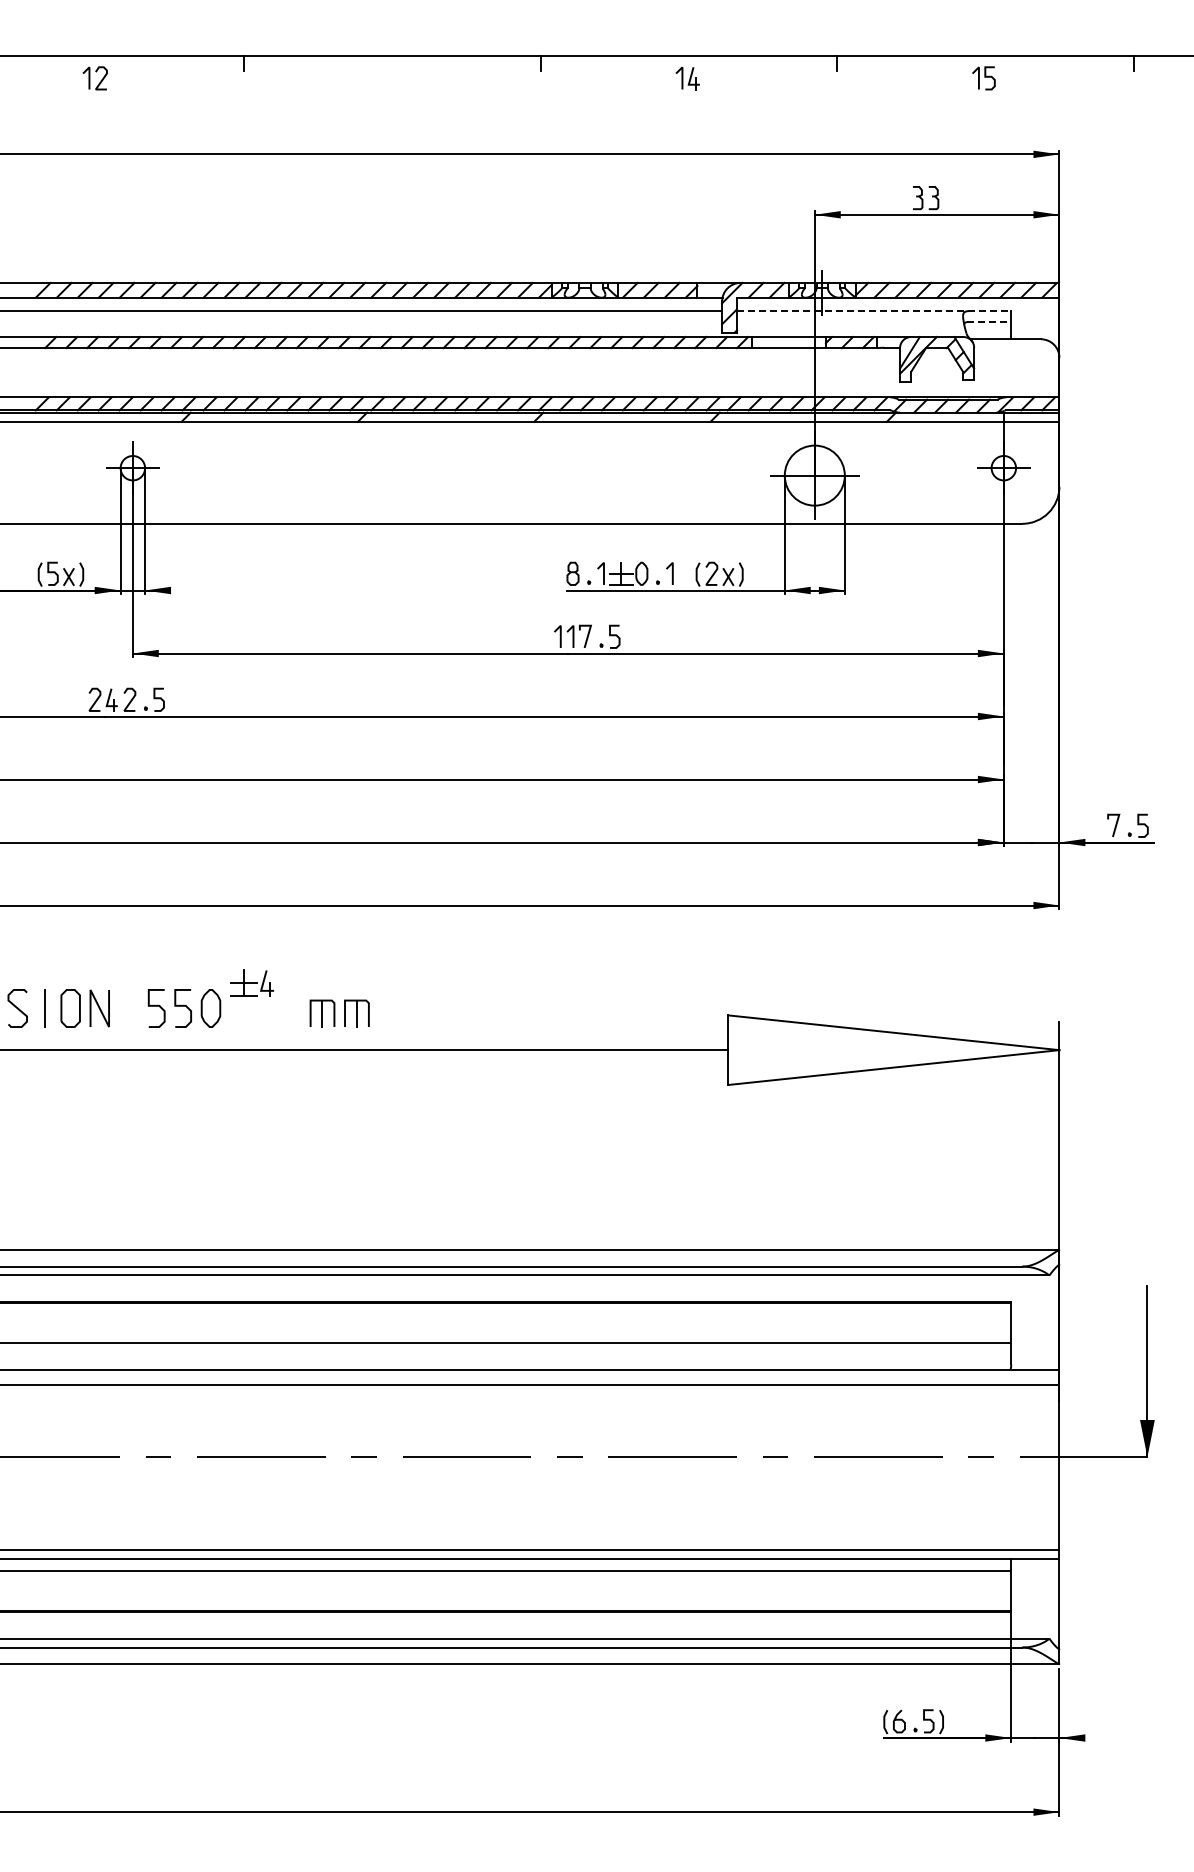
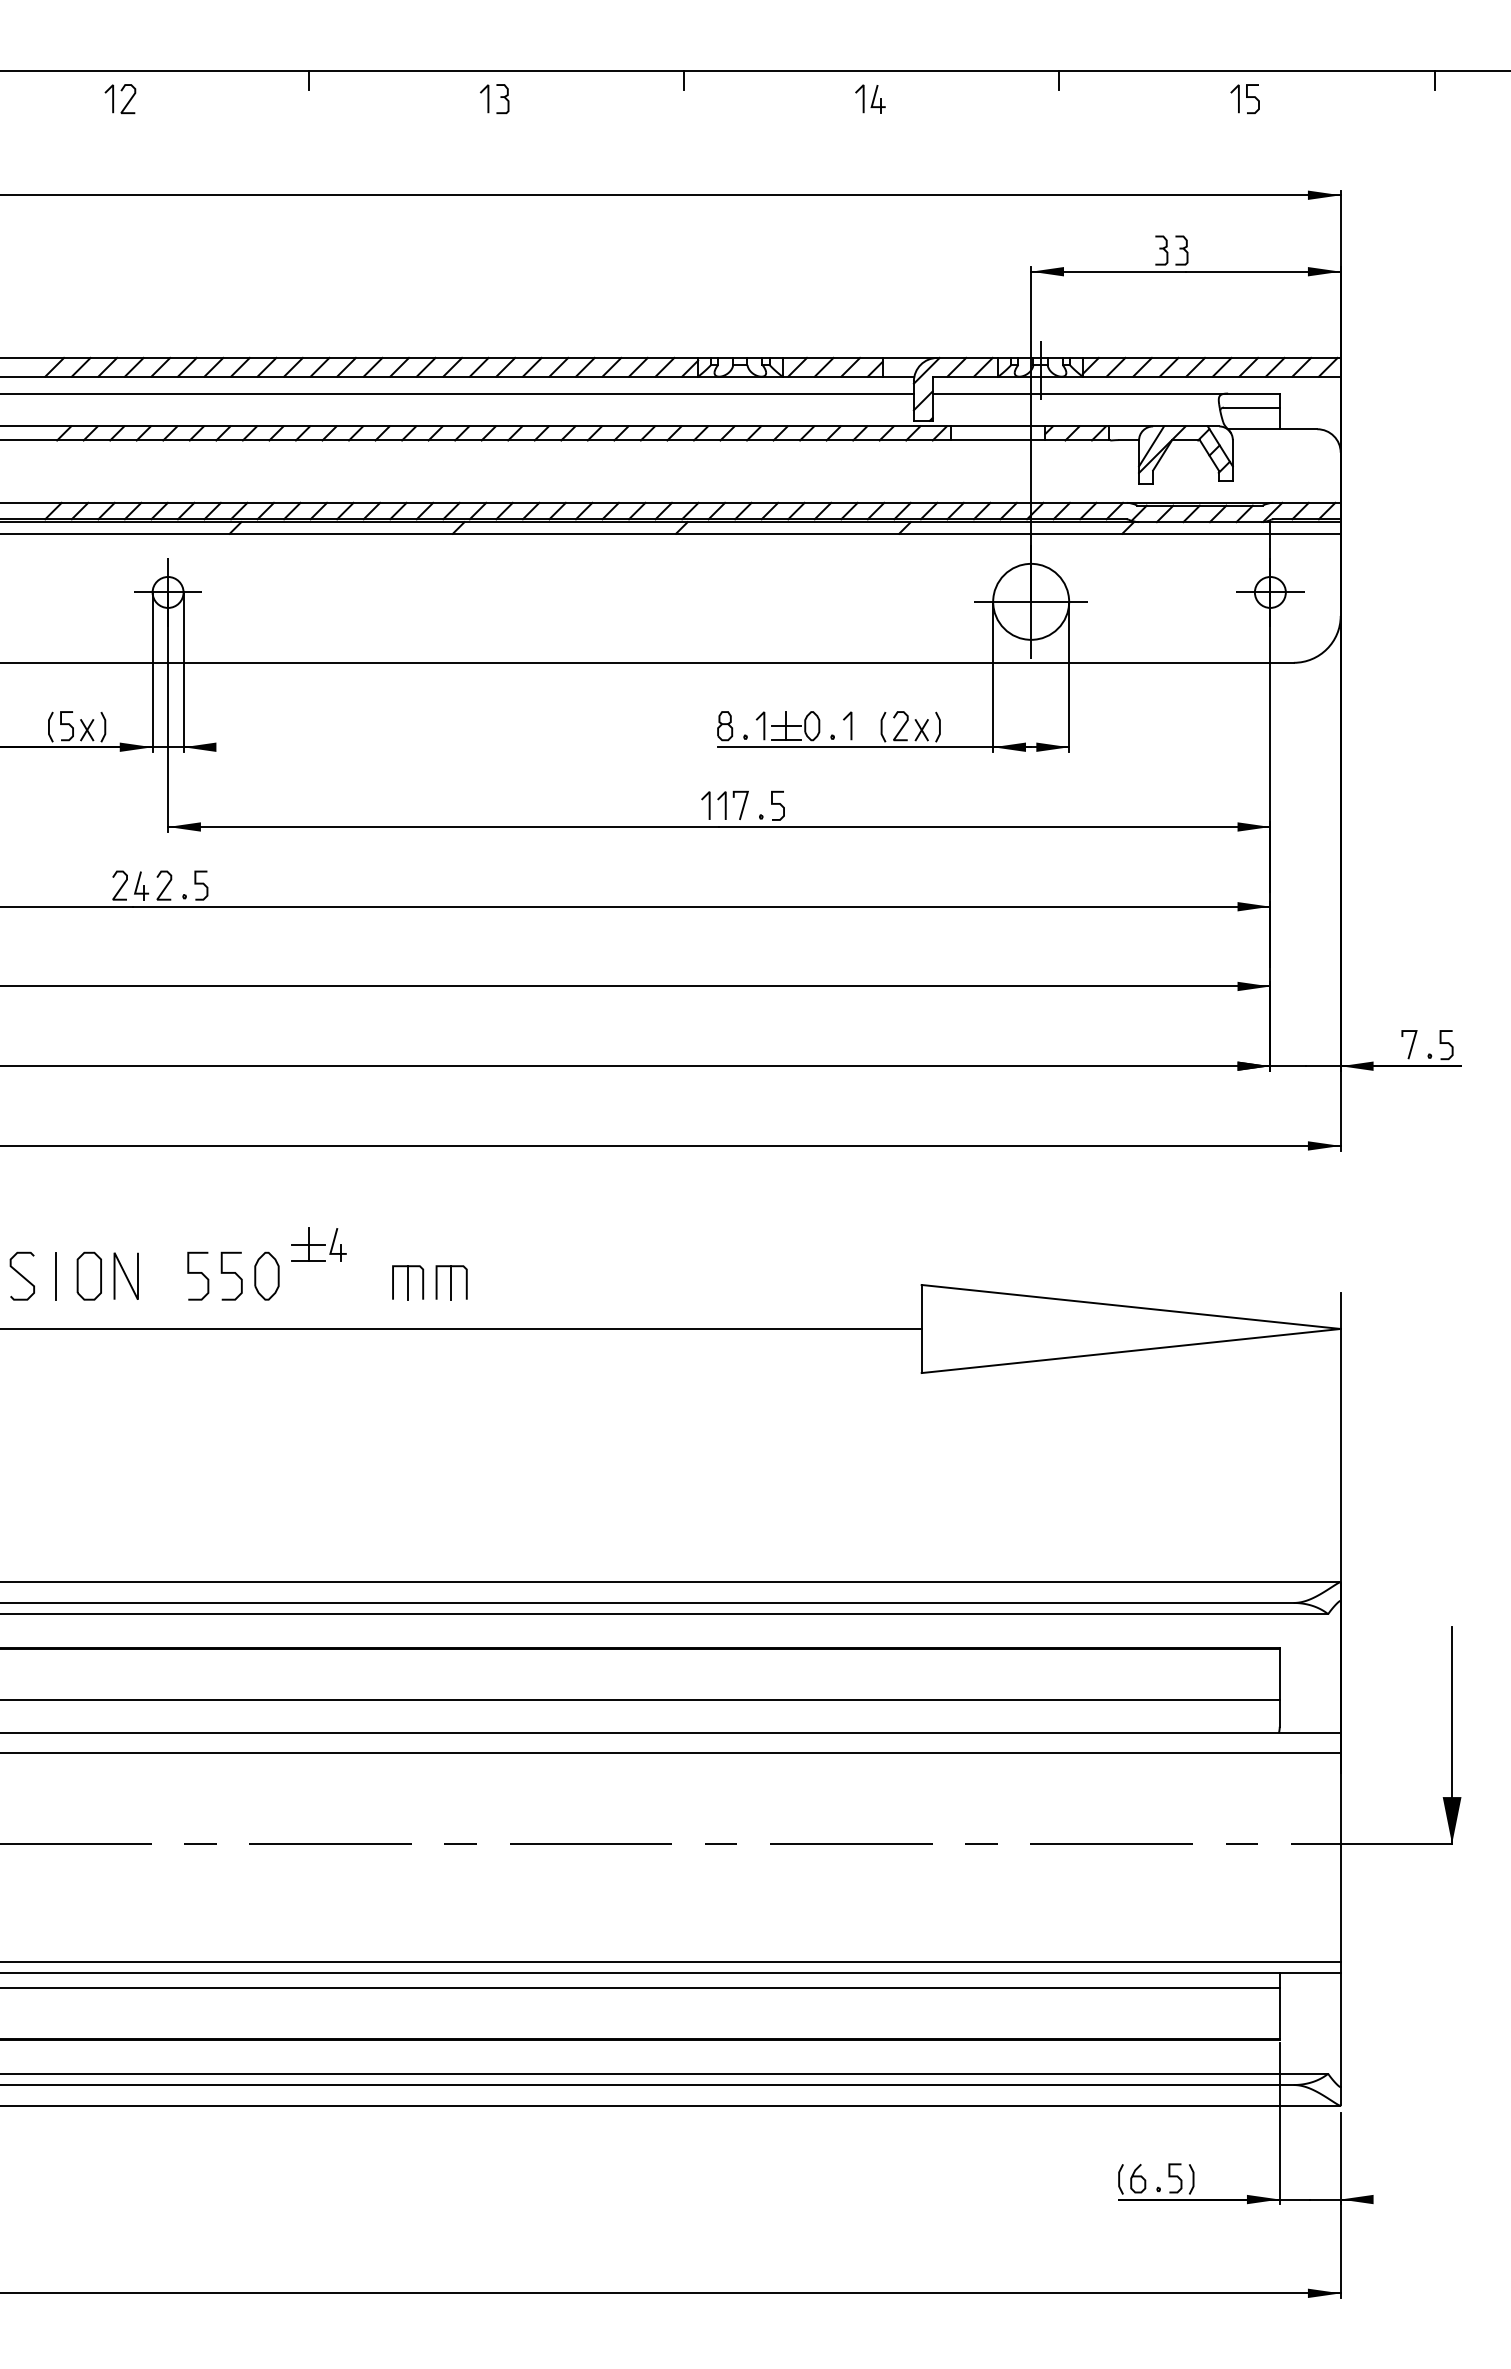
part: (390, 78) -> (494, 99), added
line: (874, 311) -> (1106, 394), dashed -> solid
line: (989, 322) -> (1252, 408), dashed -> solid

